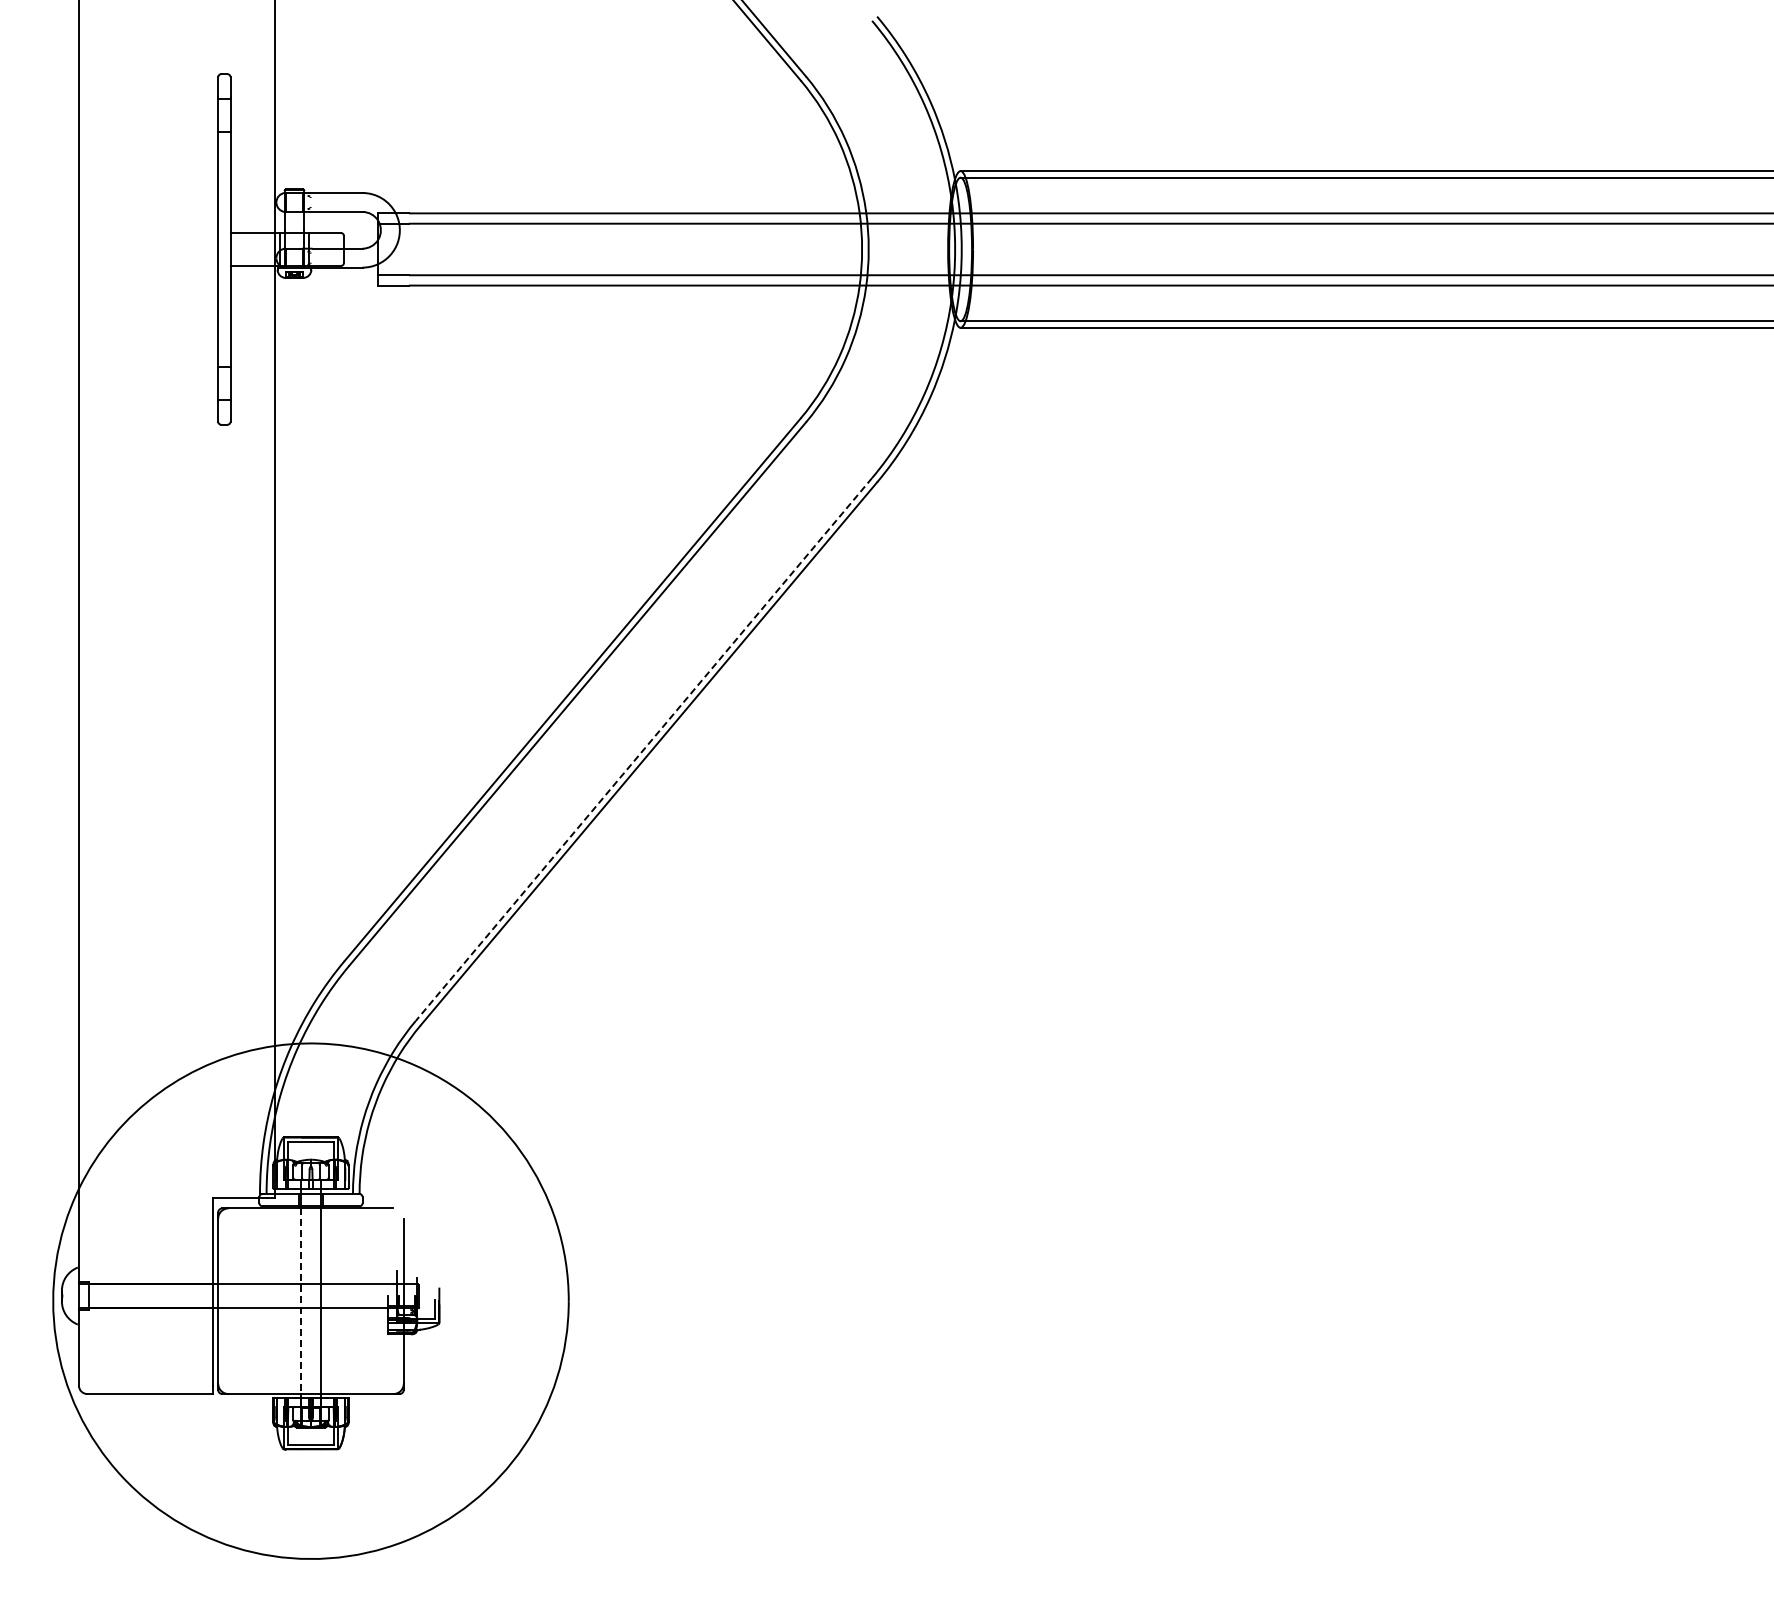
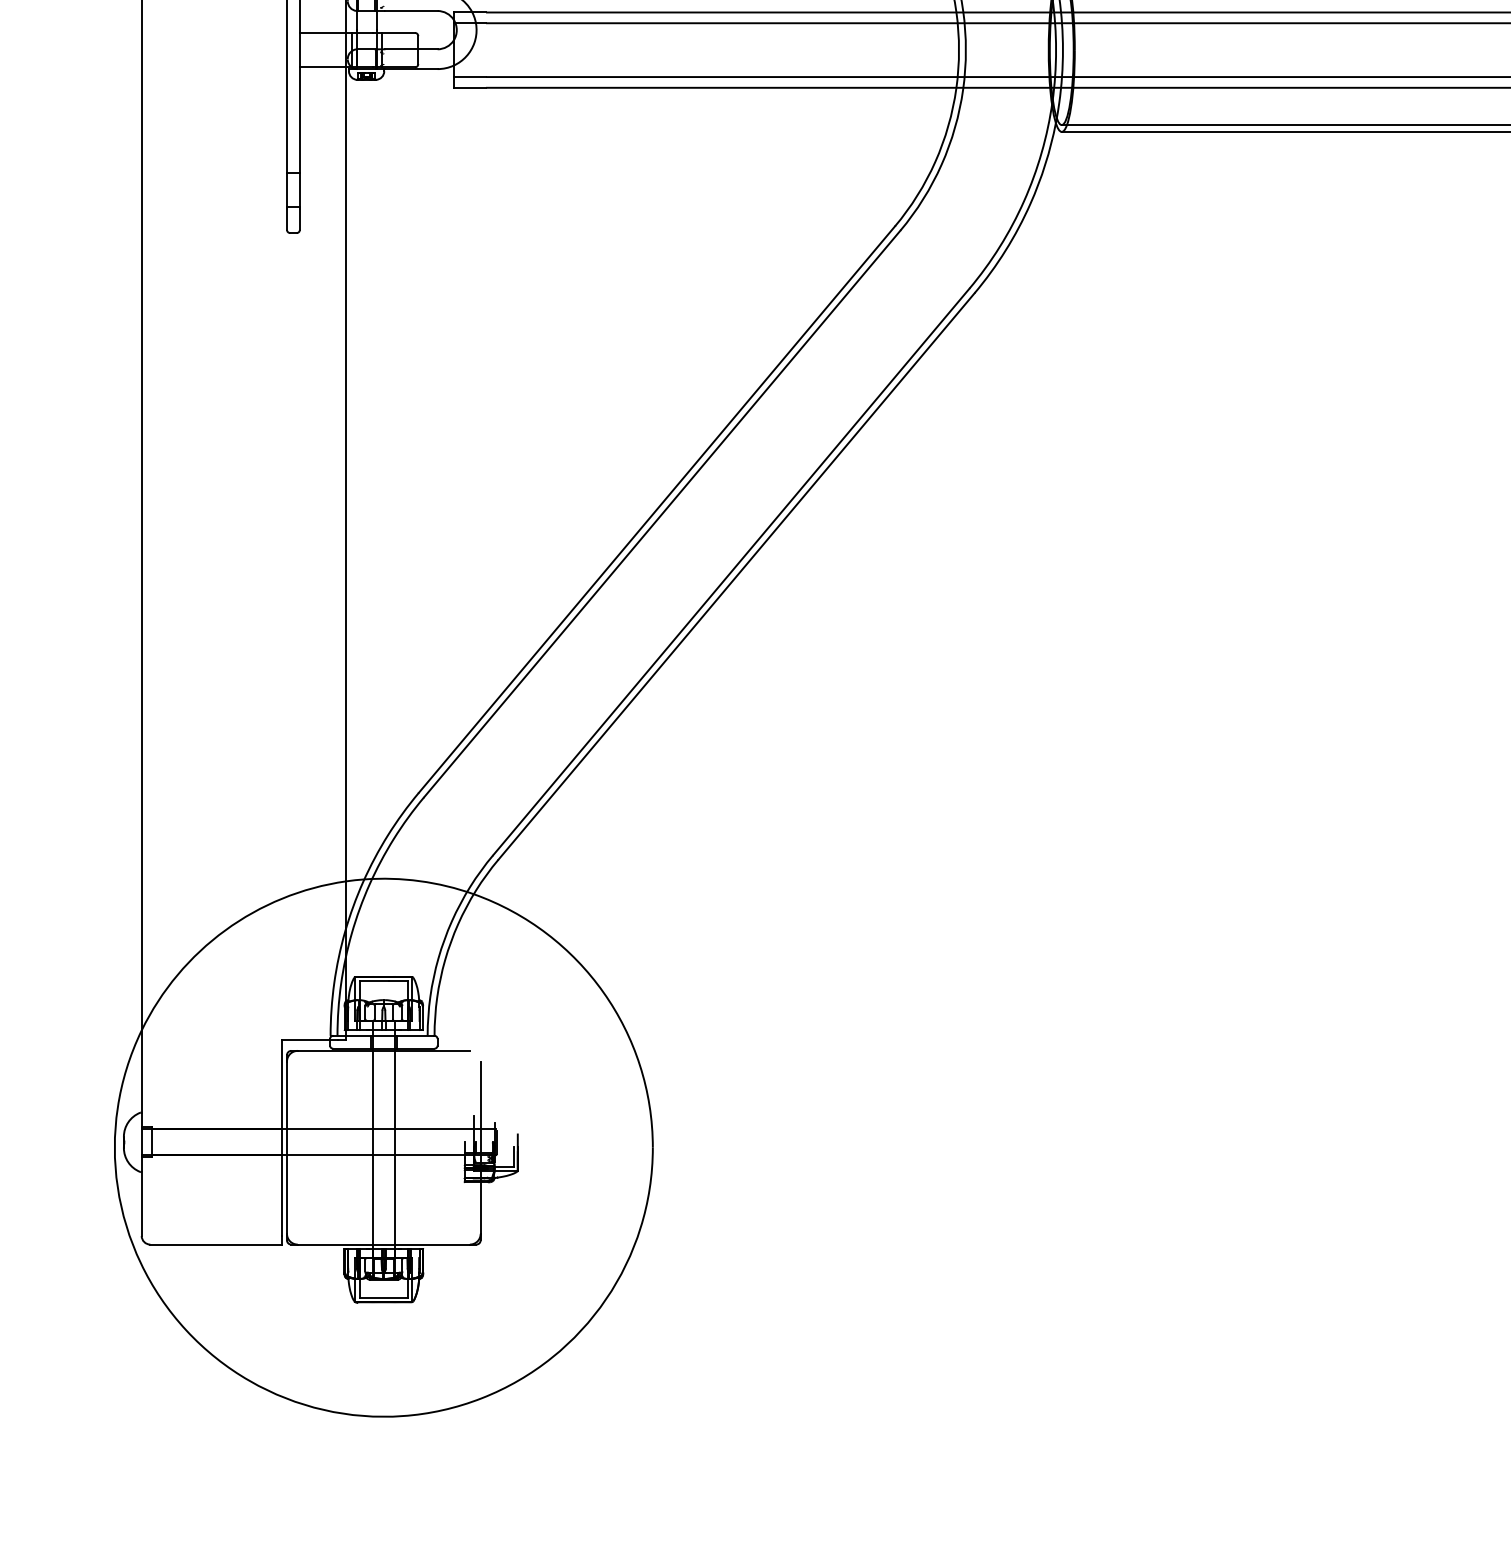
line: (643, 749) -> (730, 571), dashed -> solid
line: (300, 1301) -> (372, 1148), dashed -> solid

